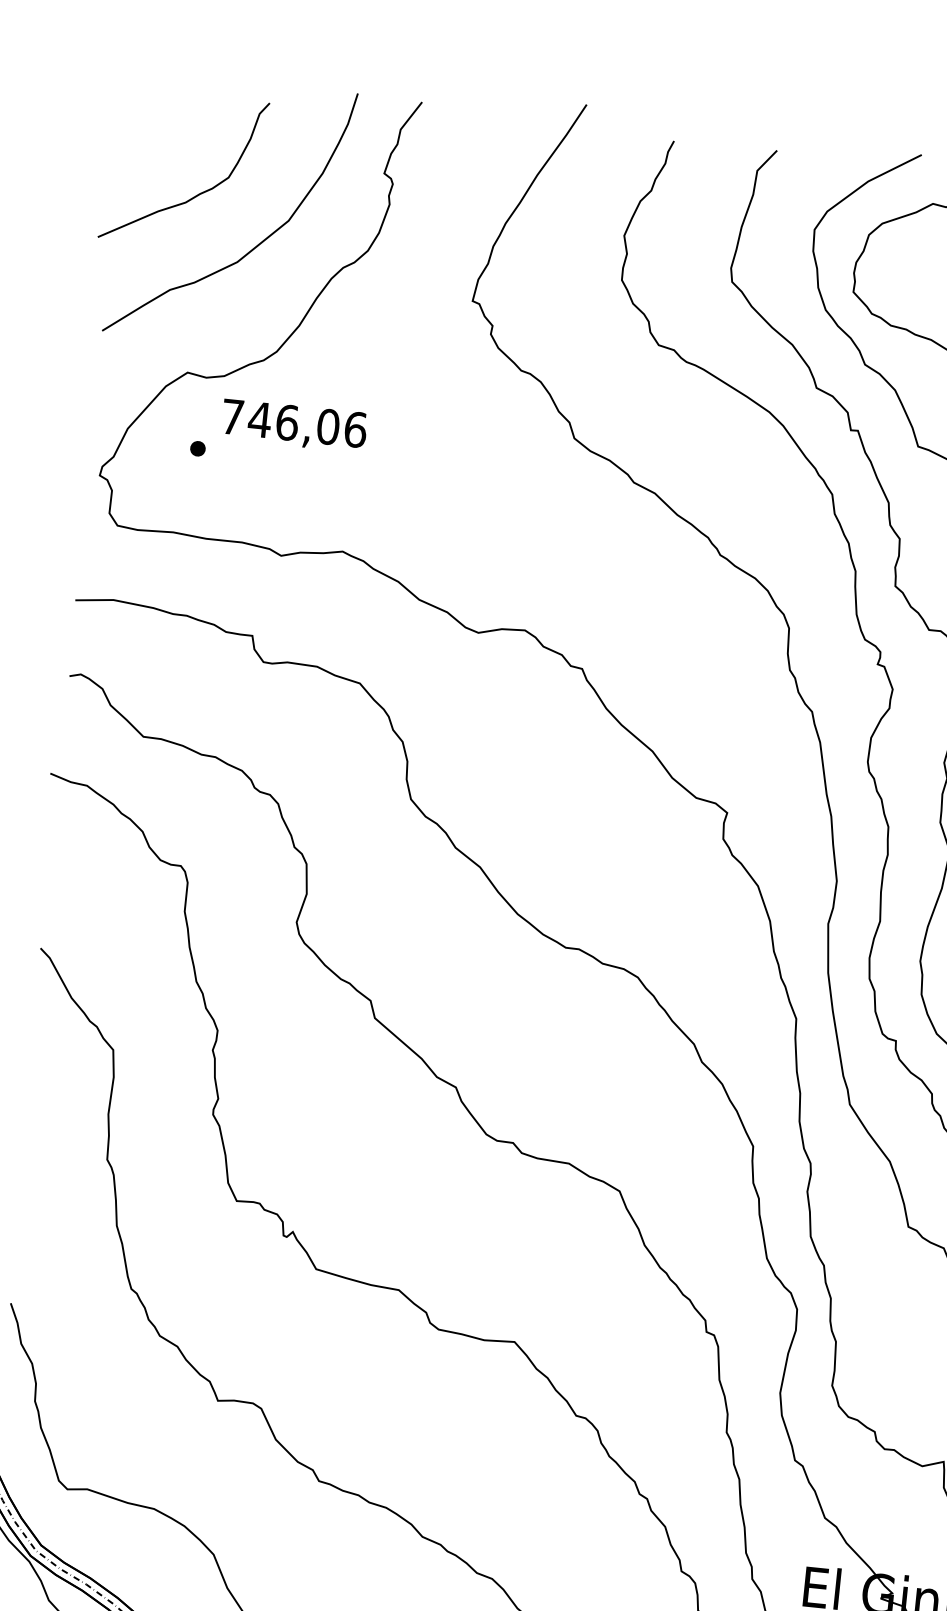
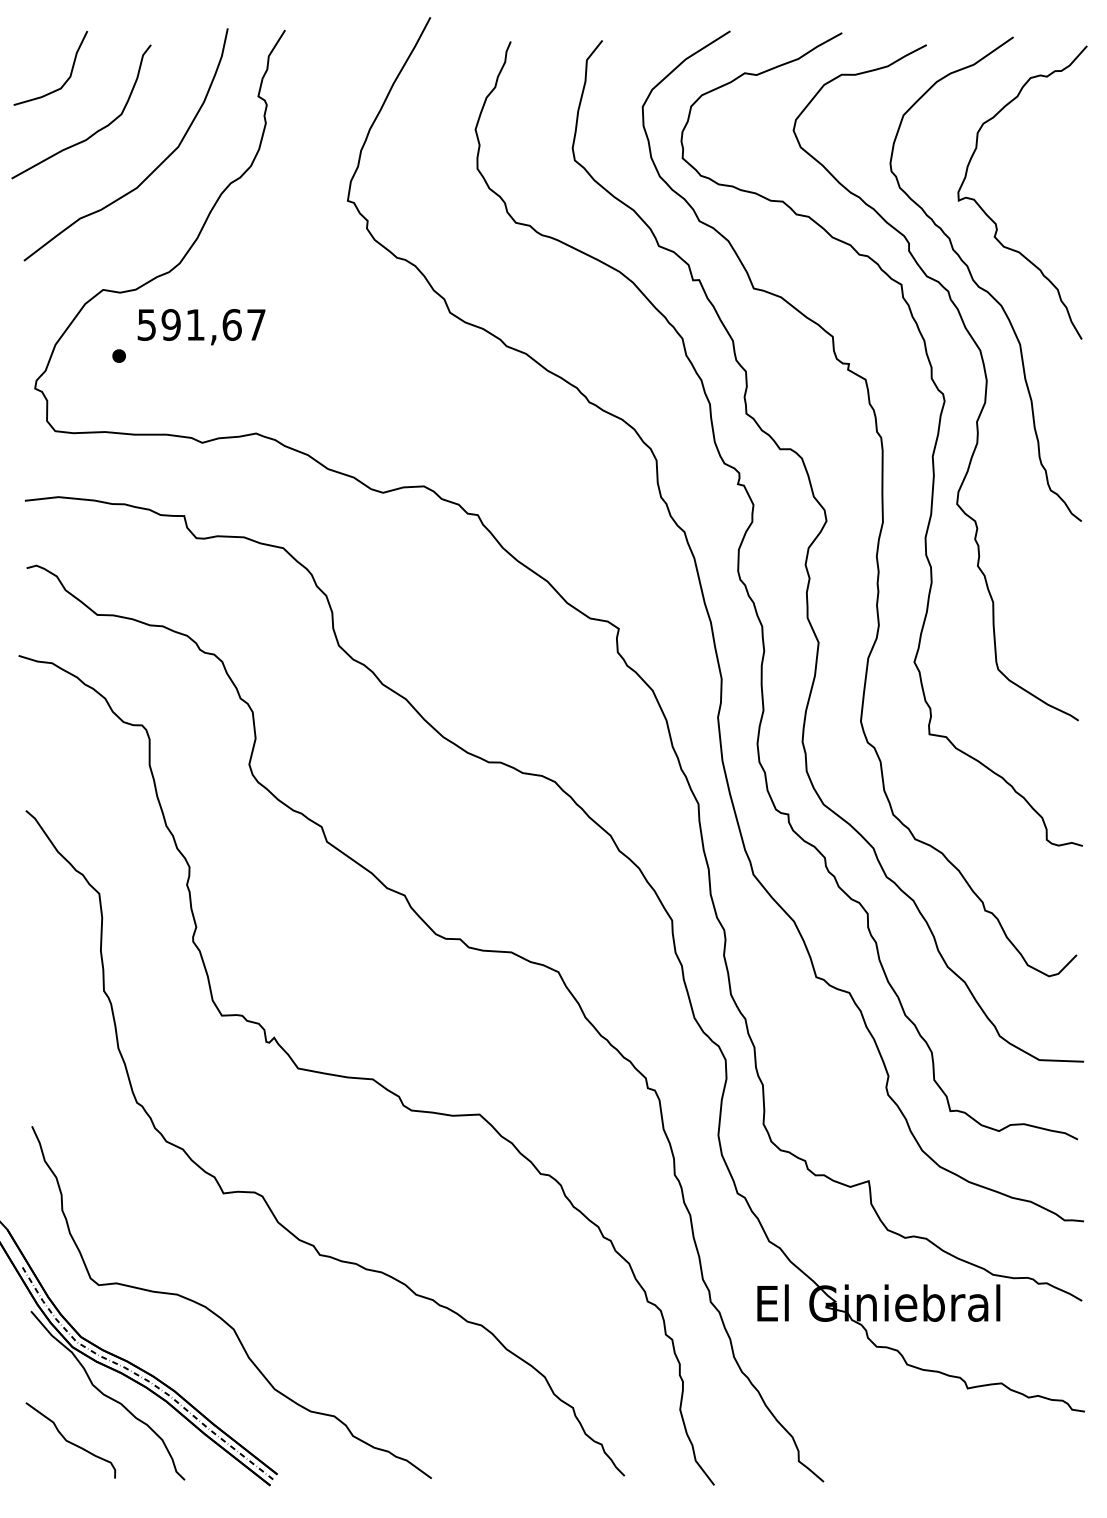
curve: (172, 131) -> (67, 78), added
text: (294, 422) -> (201, 324), 746,06 -> 591,67

